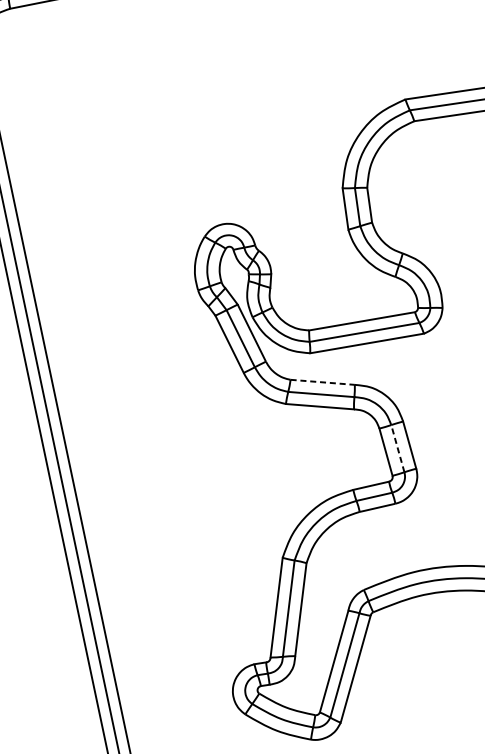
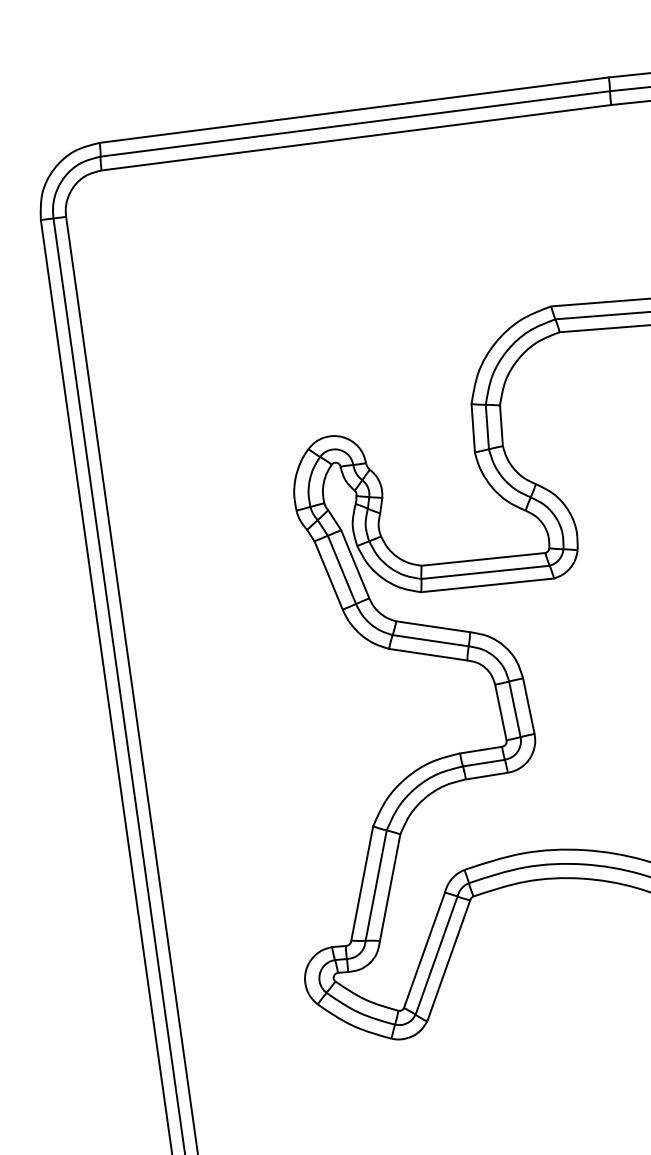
line: (322, 382) -> (433, 626), dashed -> solid
line: (397, 447) -> (514, 708), dashed -> solid

